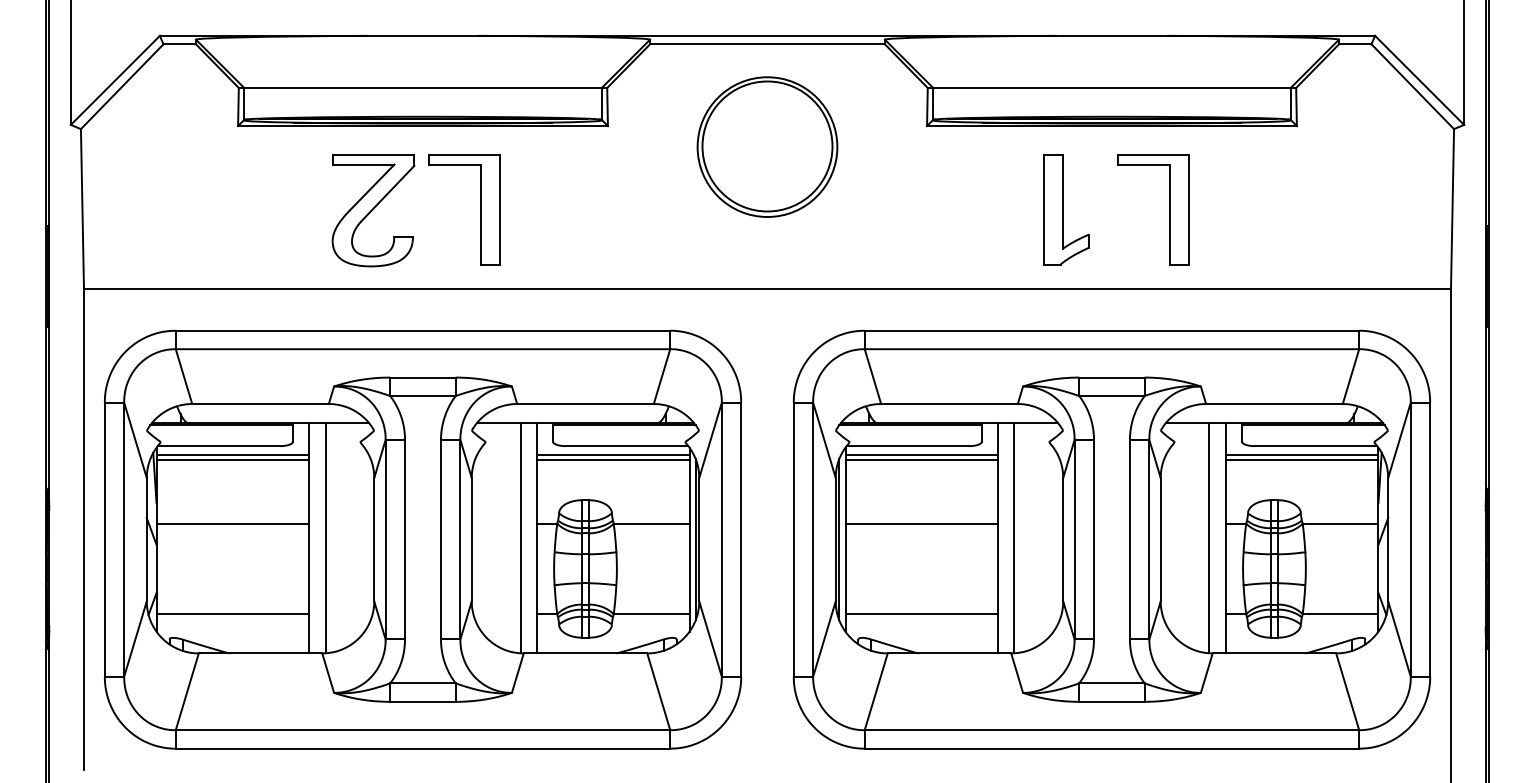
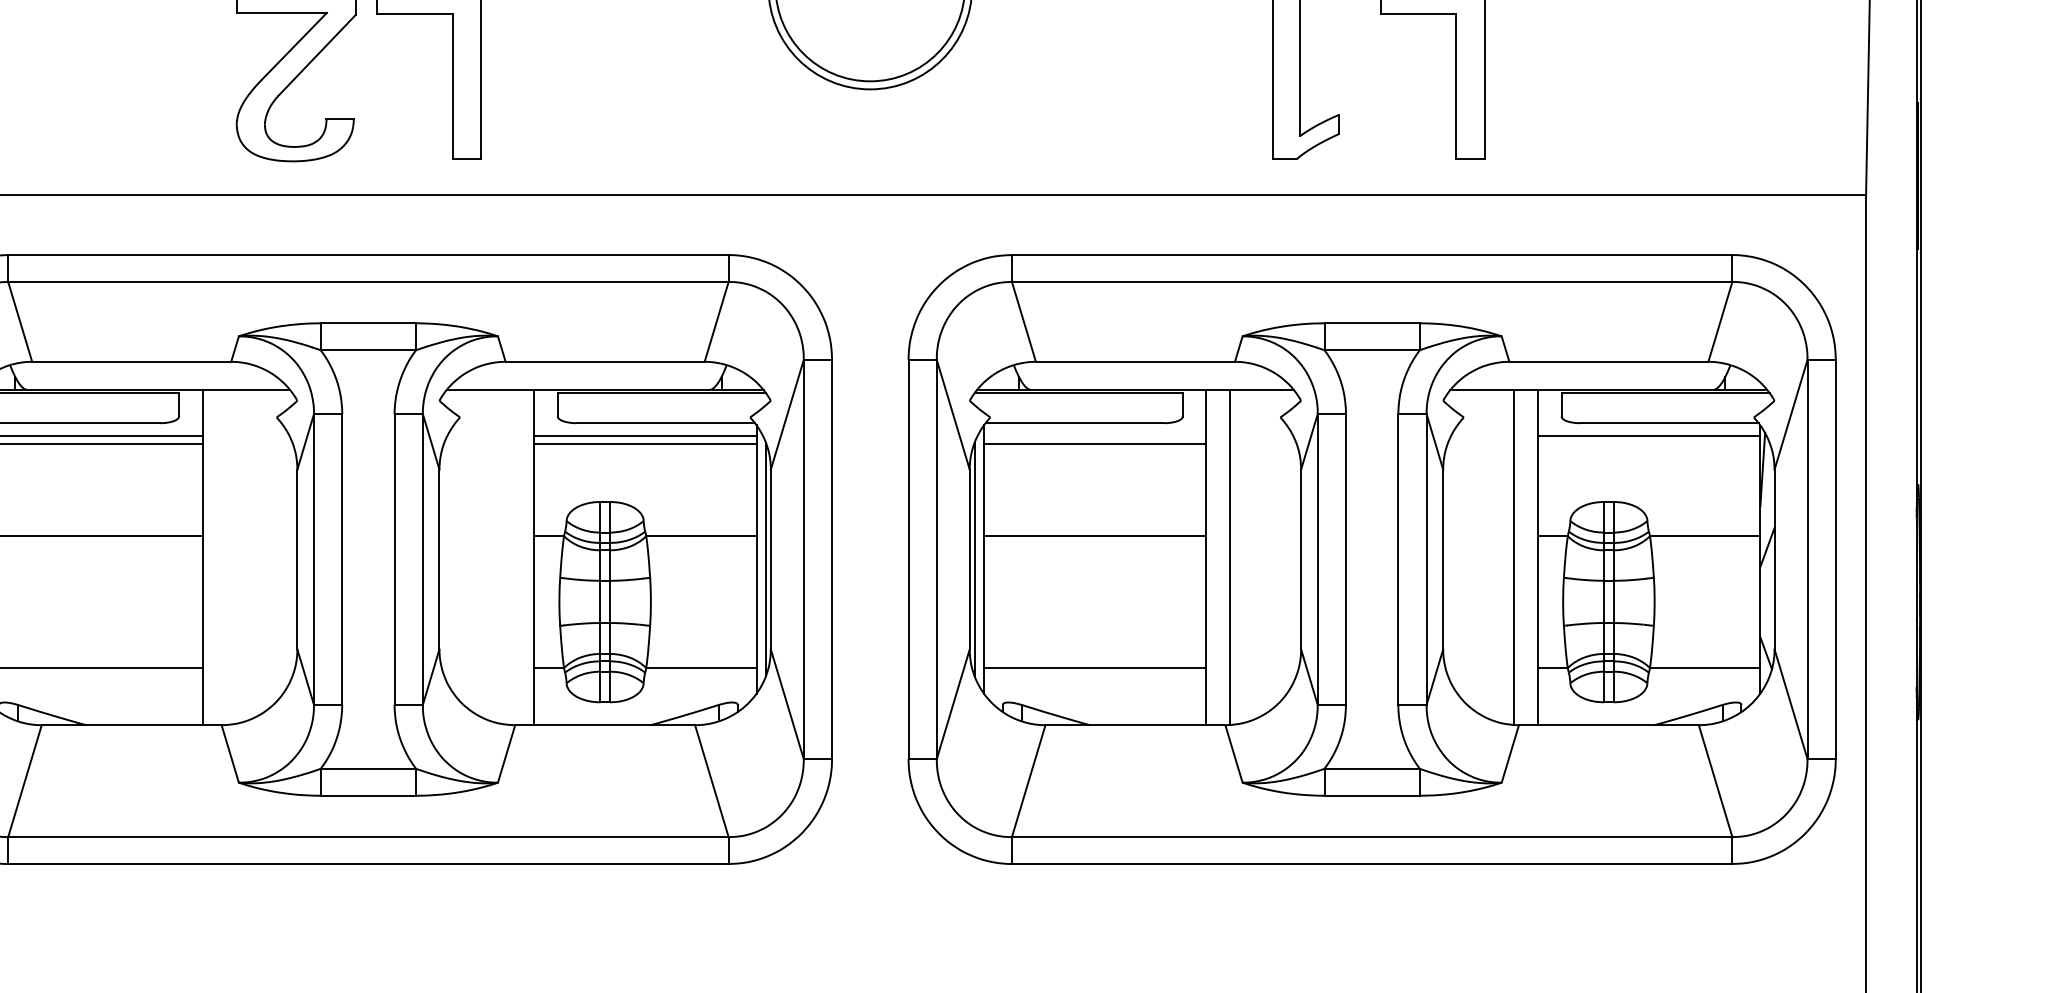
line: (921, 454) -> (1094, 435), removed
line: (1301, 460) -> (1648, 444), removed
line: (325, 538) -> (226, 557), removed
line: (520, 538) -> (510, 557), removed

